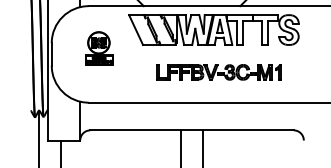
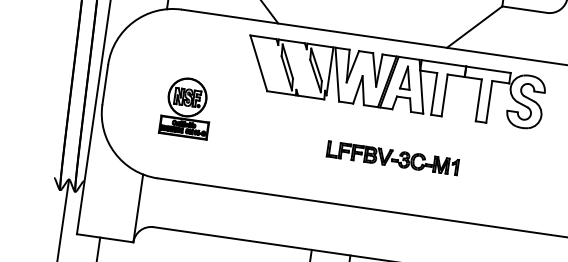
part: (99, 48) -> (187, 107), moved
part: (218, 72) -> (392, 158), size x0.6

